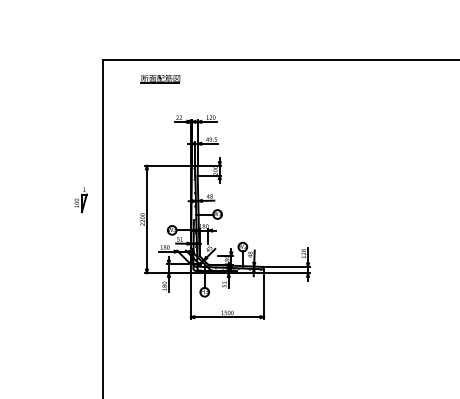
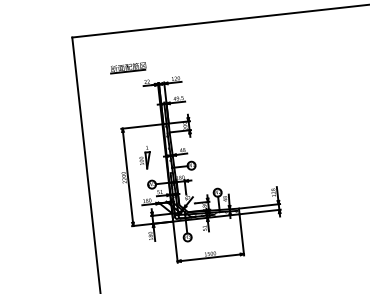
part: (160, 78) -> (128, 67), moved
part: (80, 200) -> (144, 158), moved

